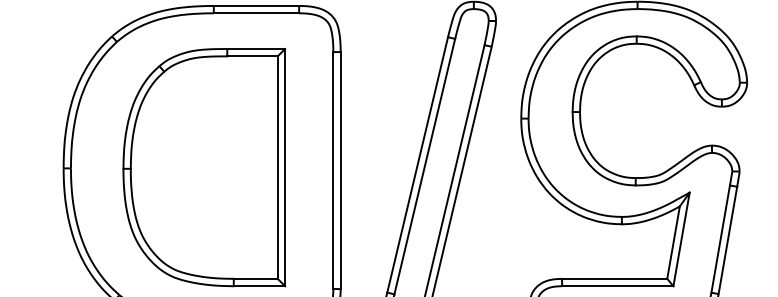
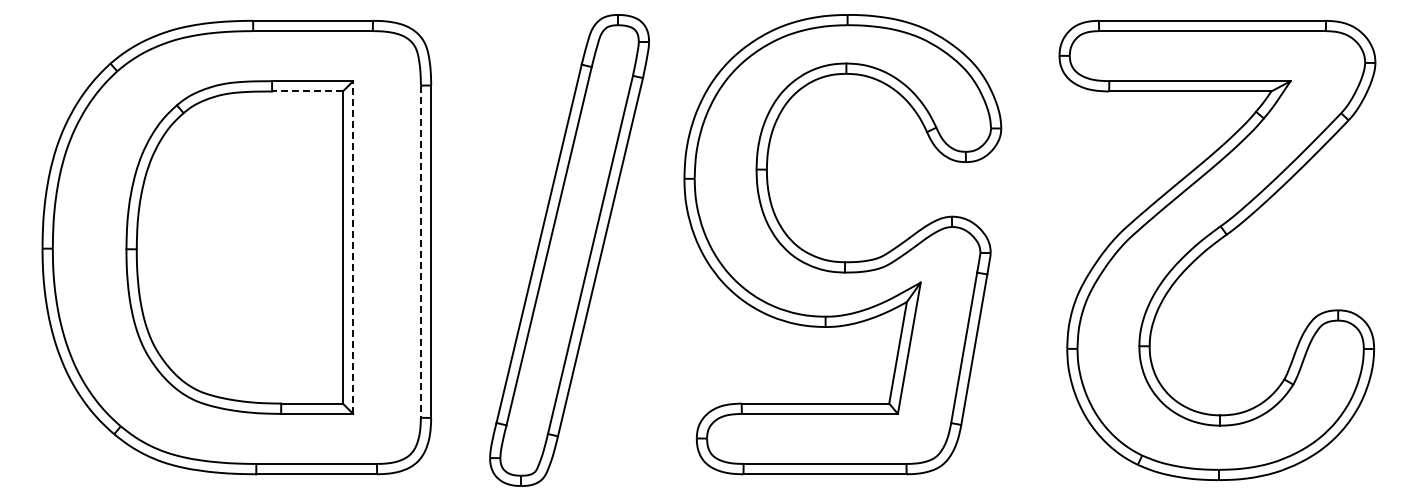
line: (251, 56) -> (306, 91), solid -> dashed
line: (285, 167) -> (353, 247), solid -> dashed
line: (333, 171) -> (420, 252), solid -> dashed

